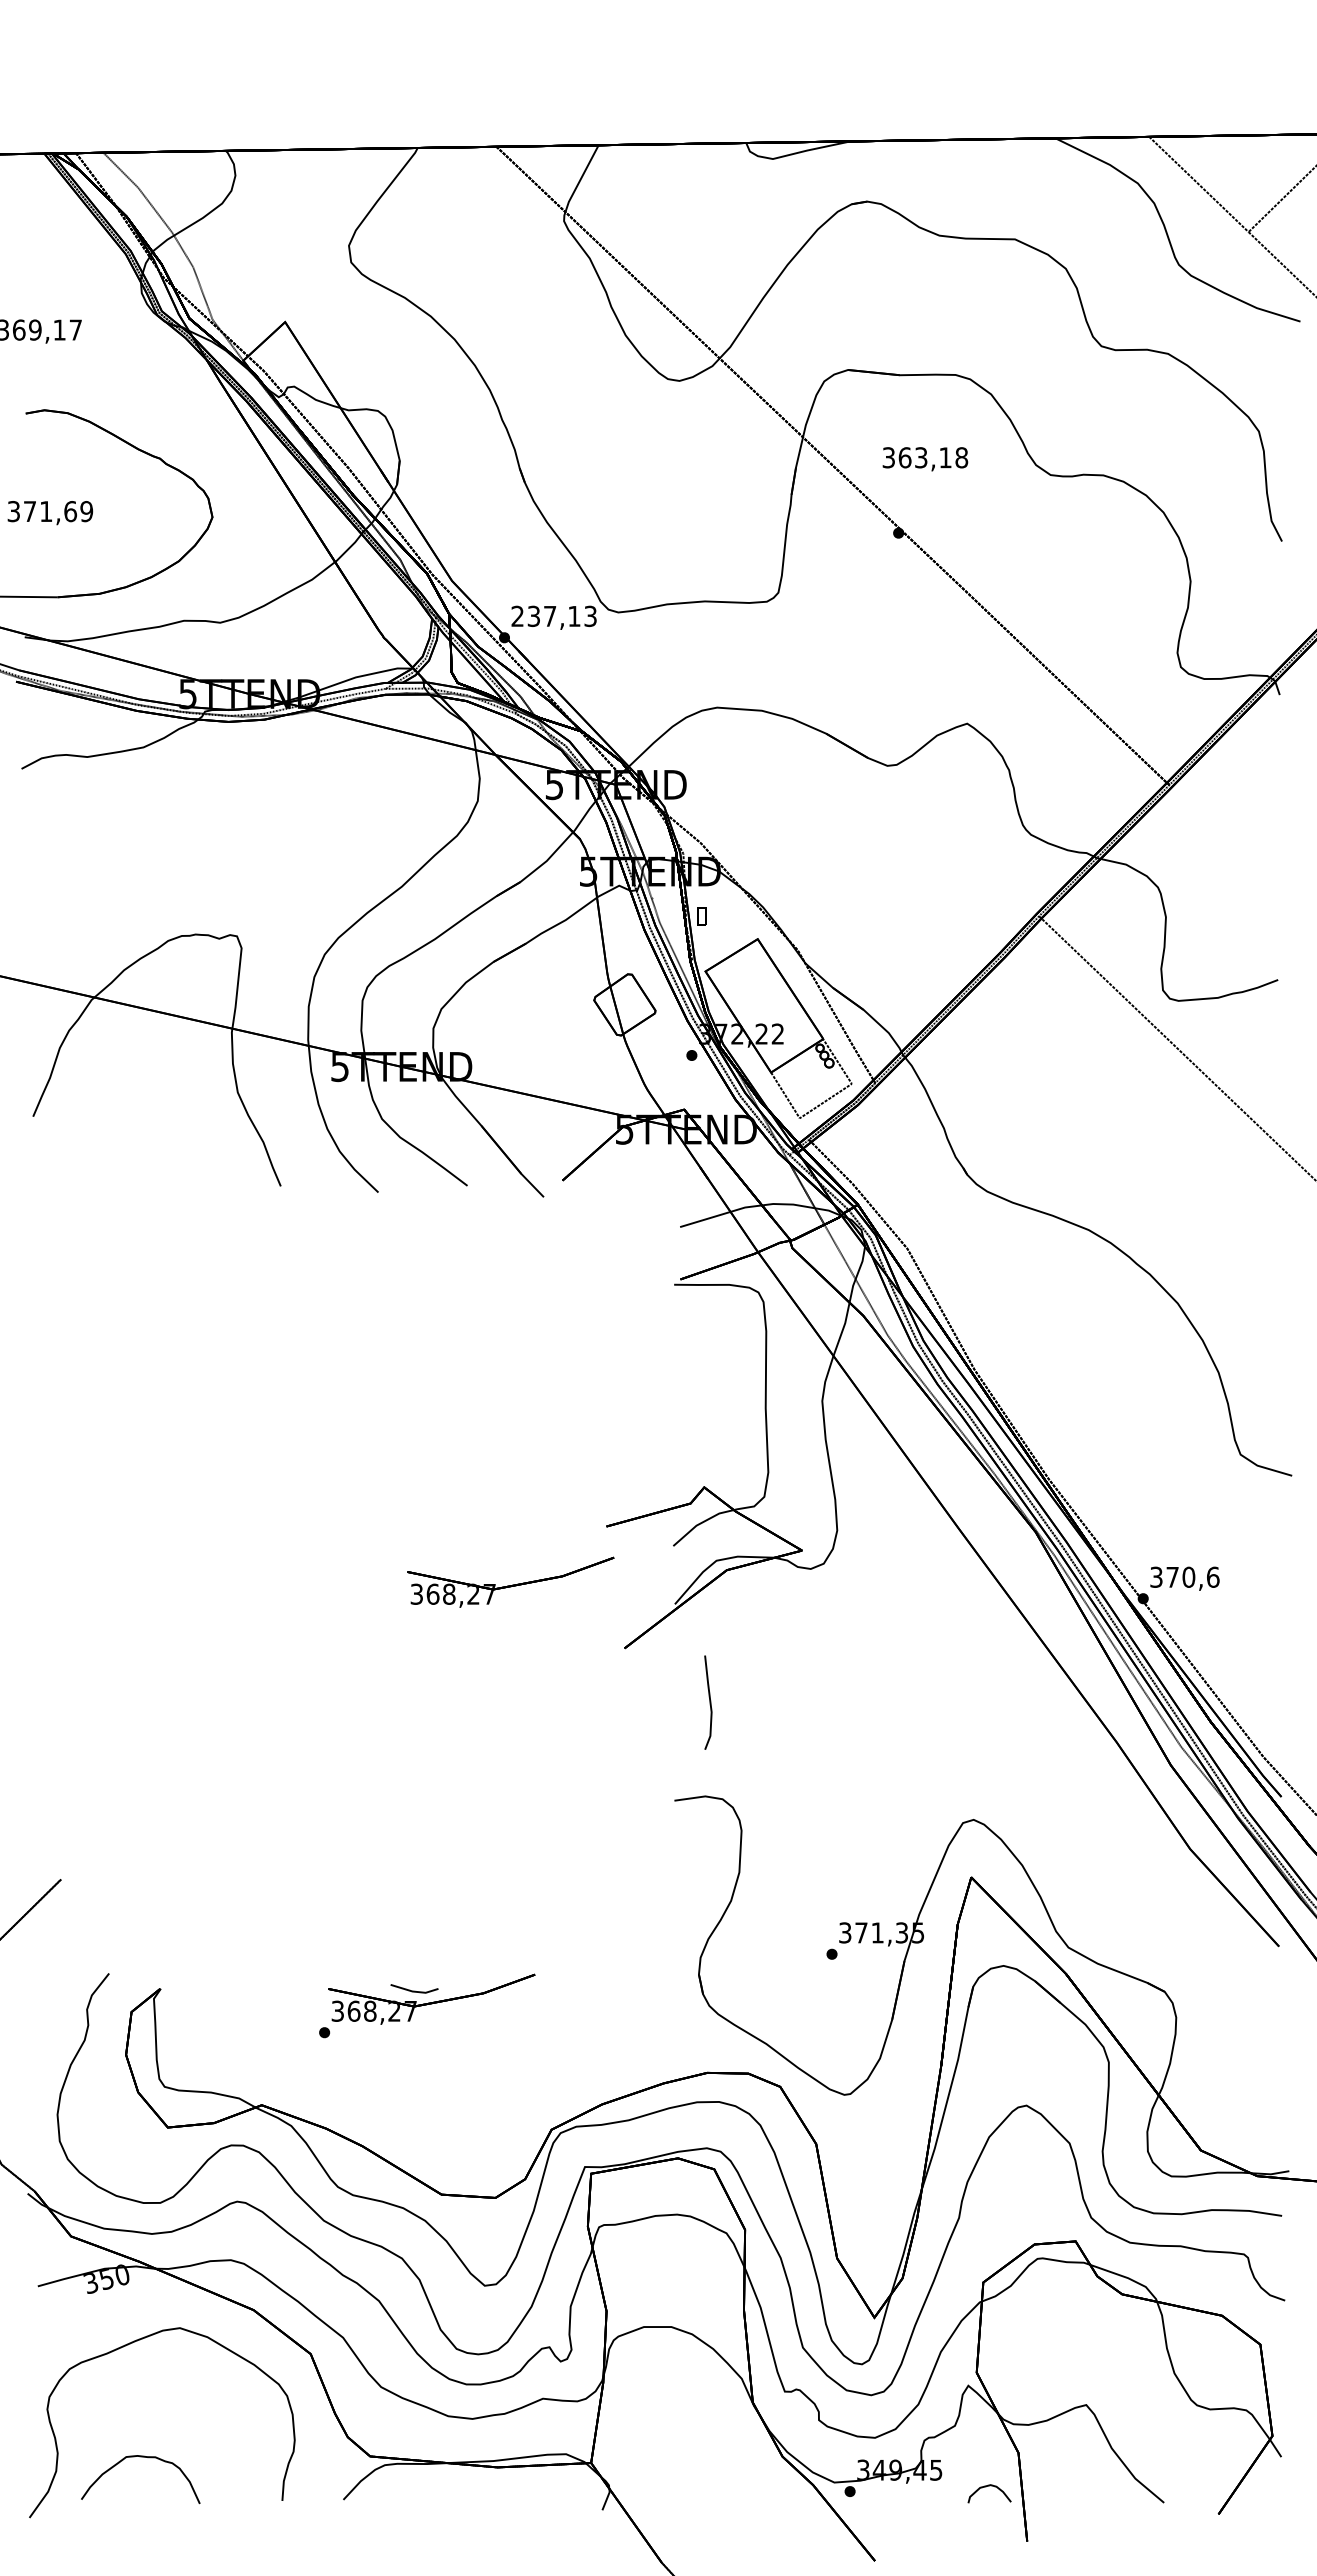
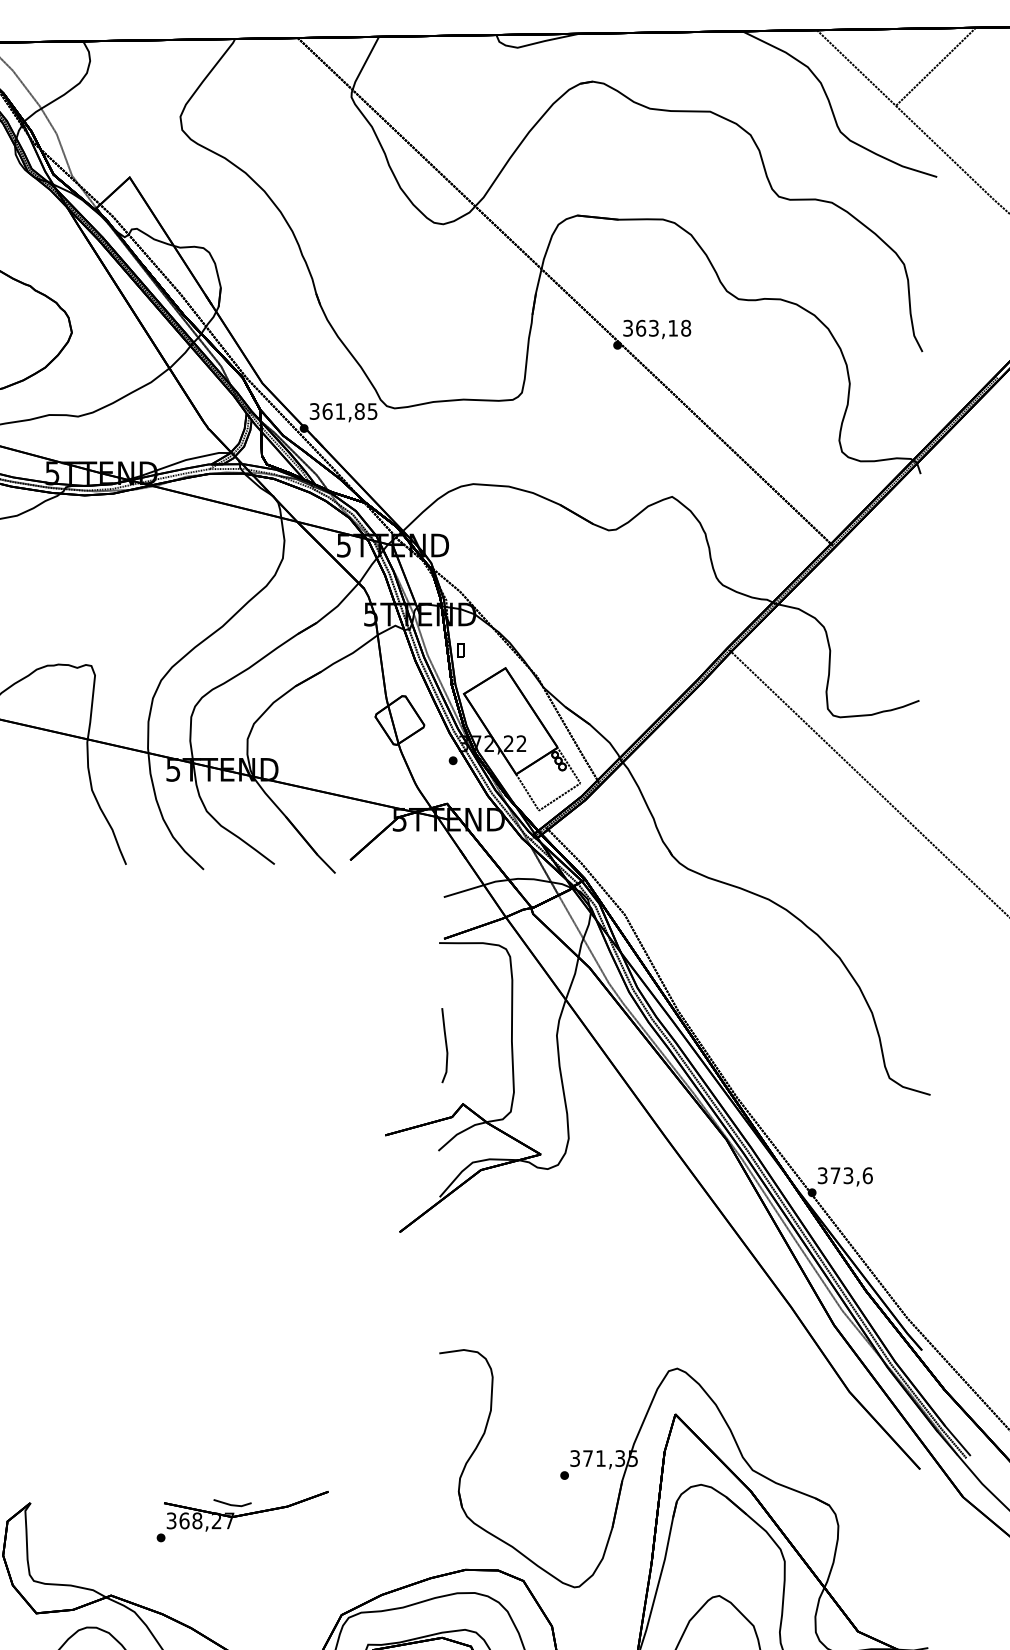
text: (925, 459) -> (657, 329), moved
text: (553, 616) -> (343, 411), 237,13 -> 361,85
text: (1188, 1576) -> (848, 1175), 370,6 -> 373,6
part: (510, 1581) -> (308, 1179), removed
part: (708, 1702) -> (444, 1045), moved

